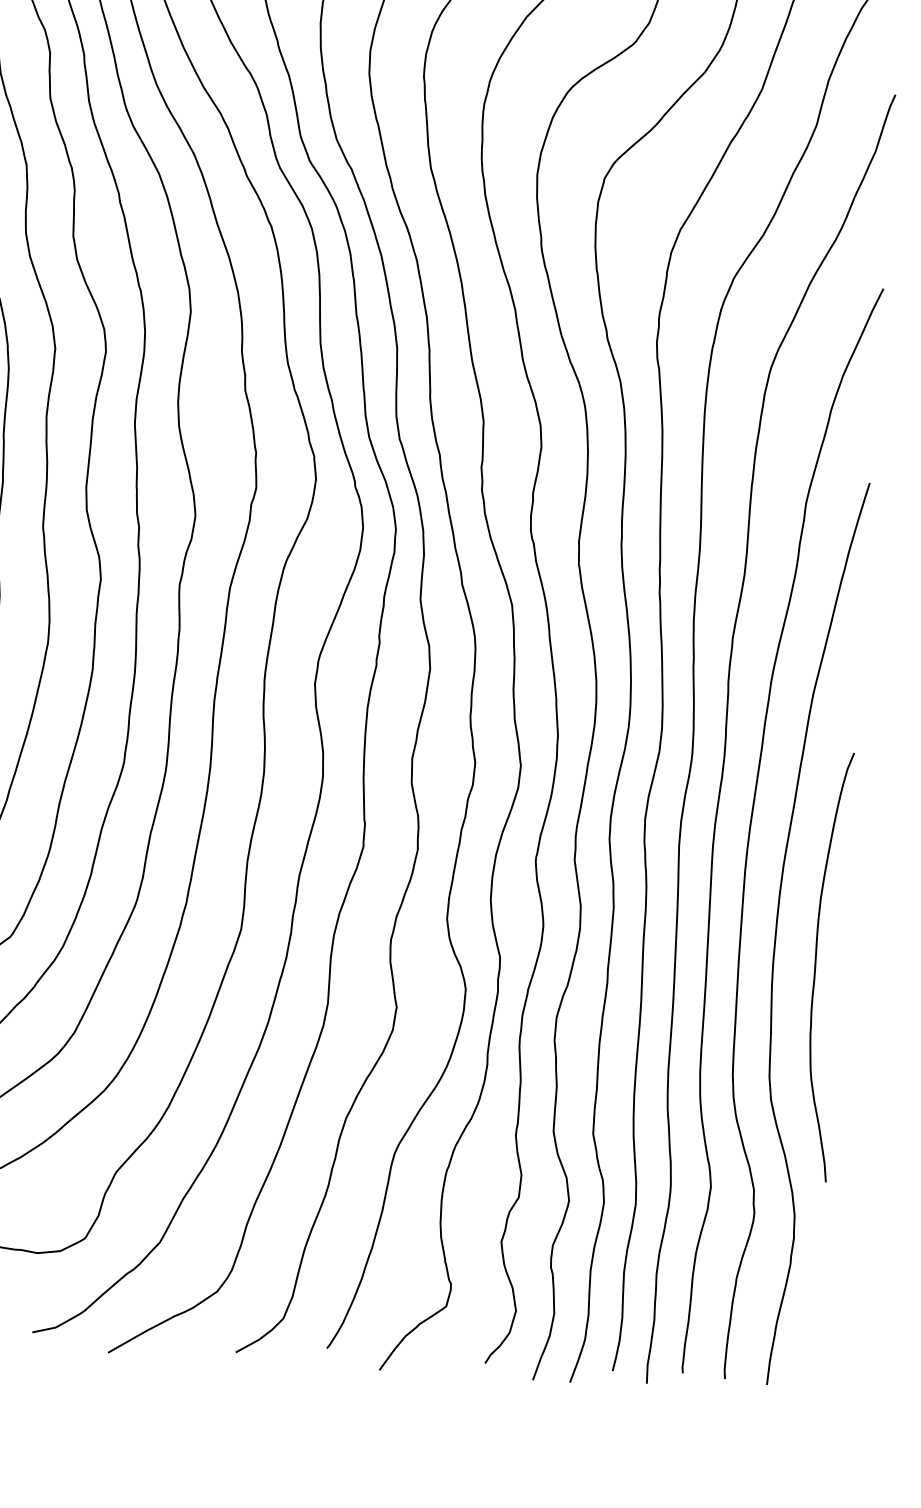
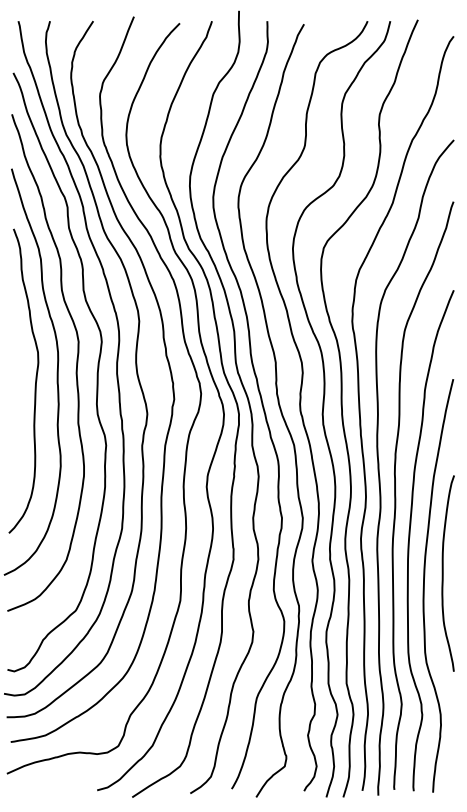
curve: (816, 965) -> (443, 573), moved

